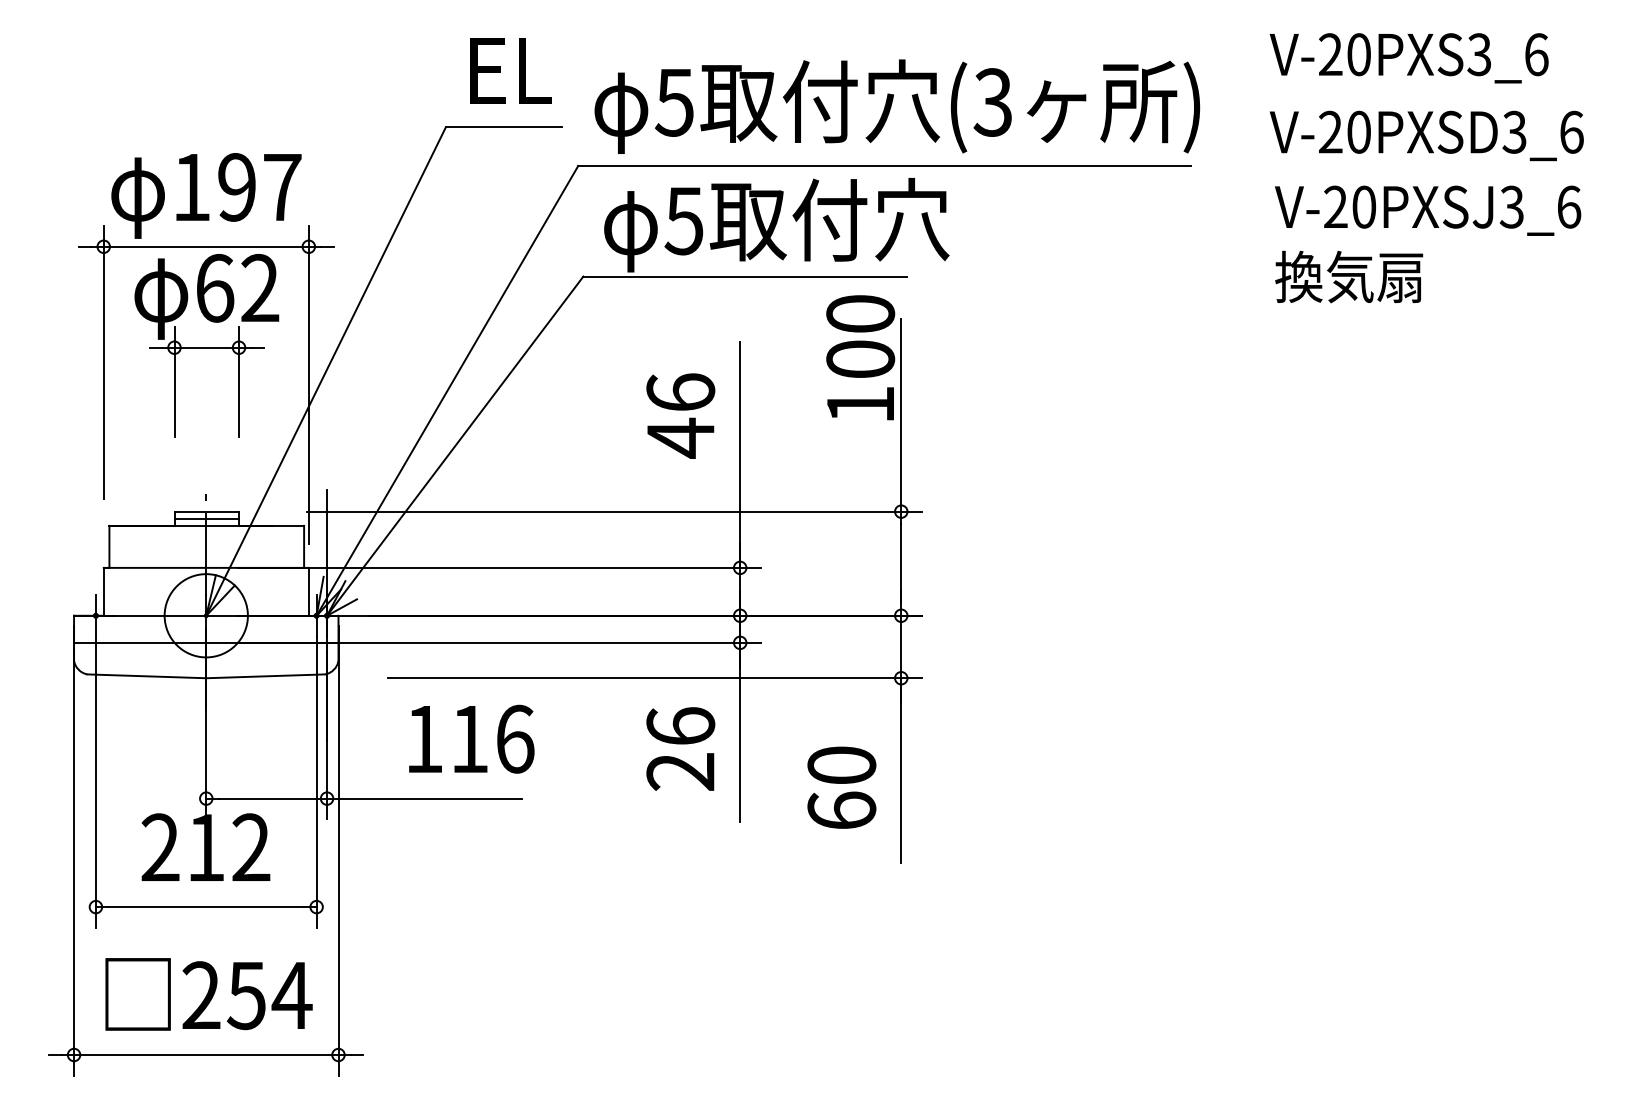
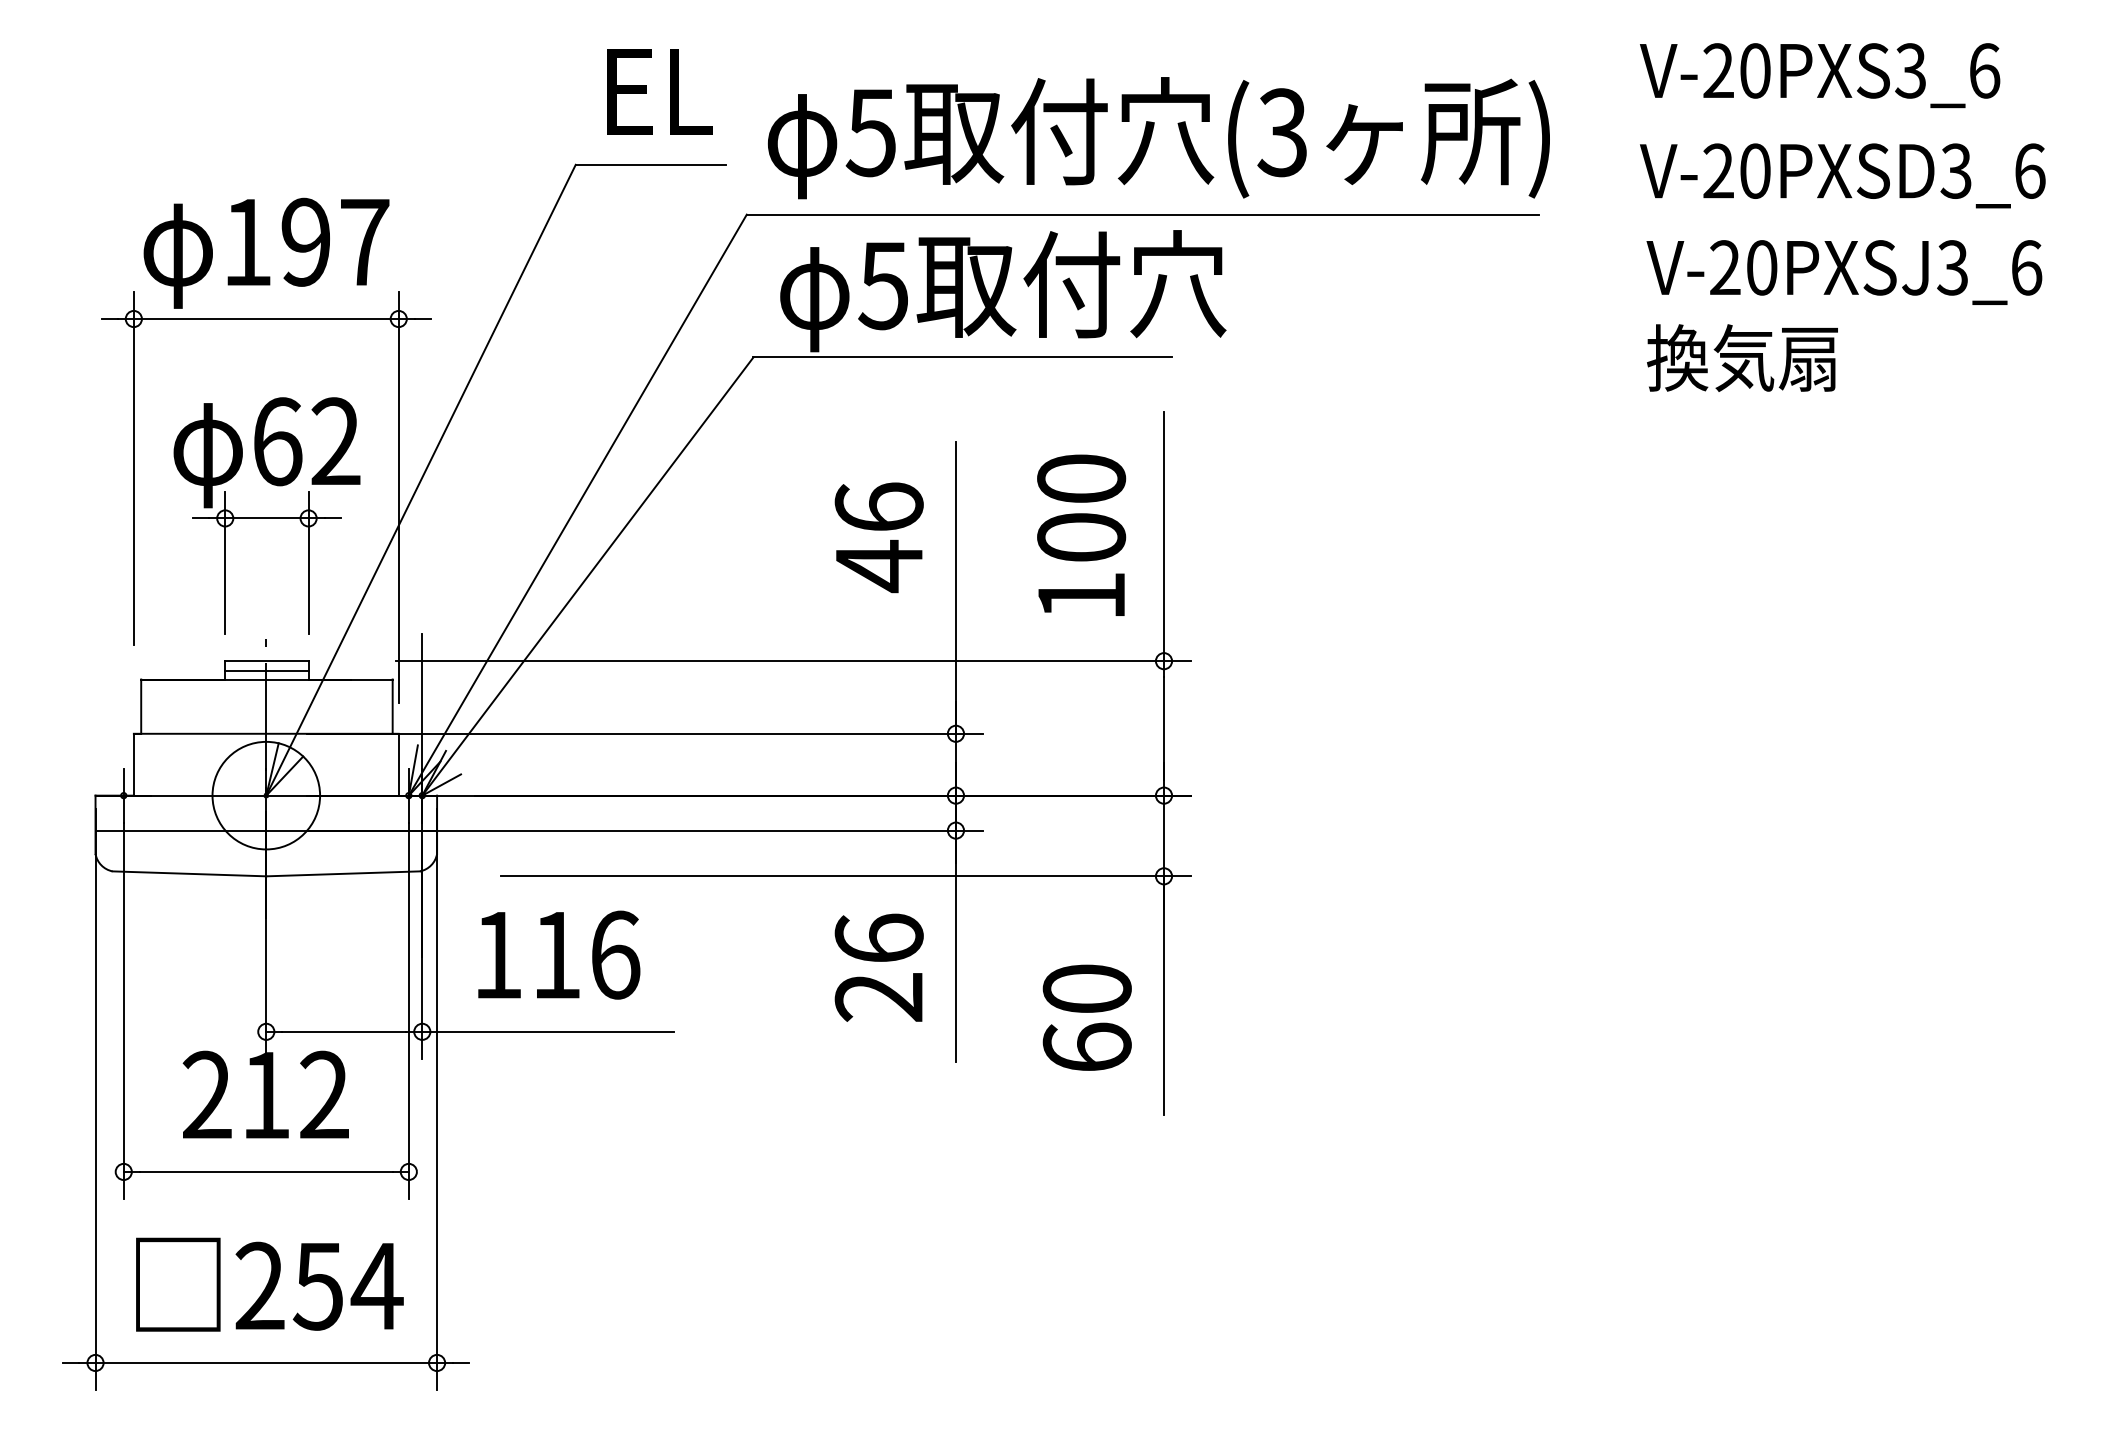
part: (206, 345) -> (266, 515), moved
text: (860, 357) -> (1081, 534), moved
text: (471, 738) -> (559, 954), moved

